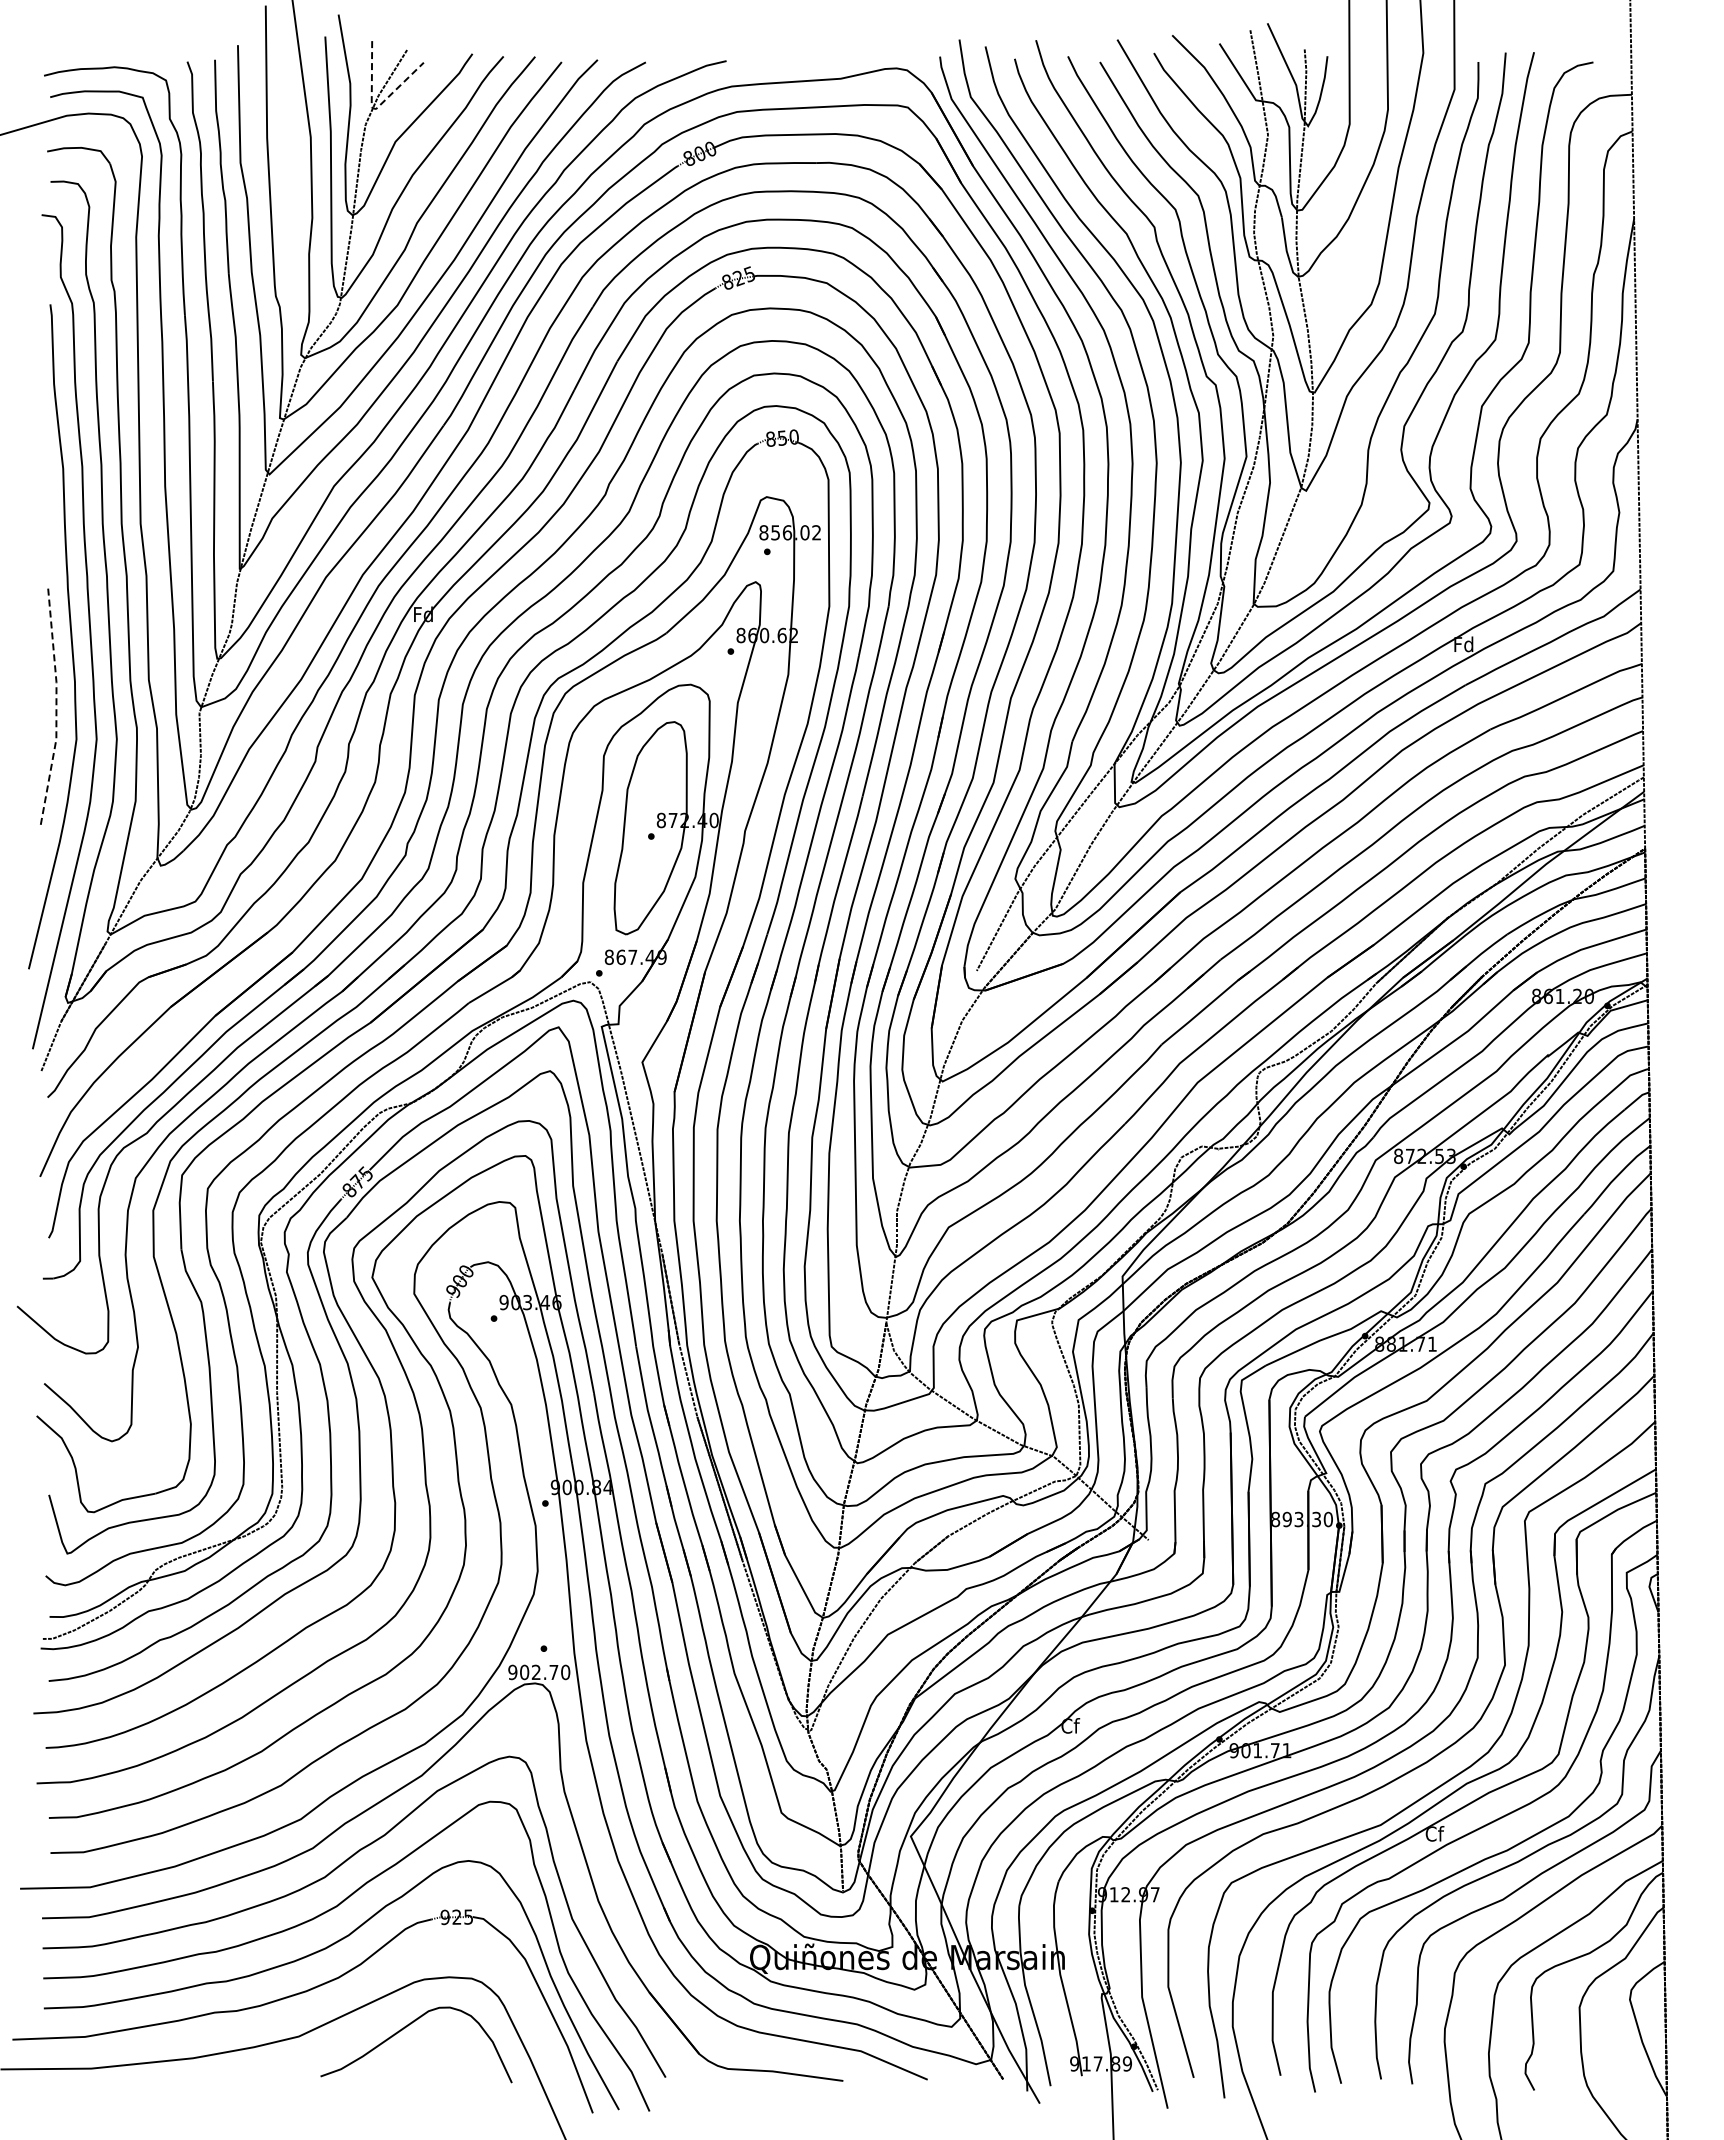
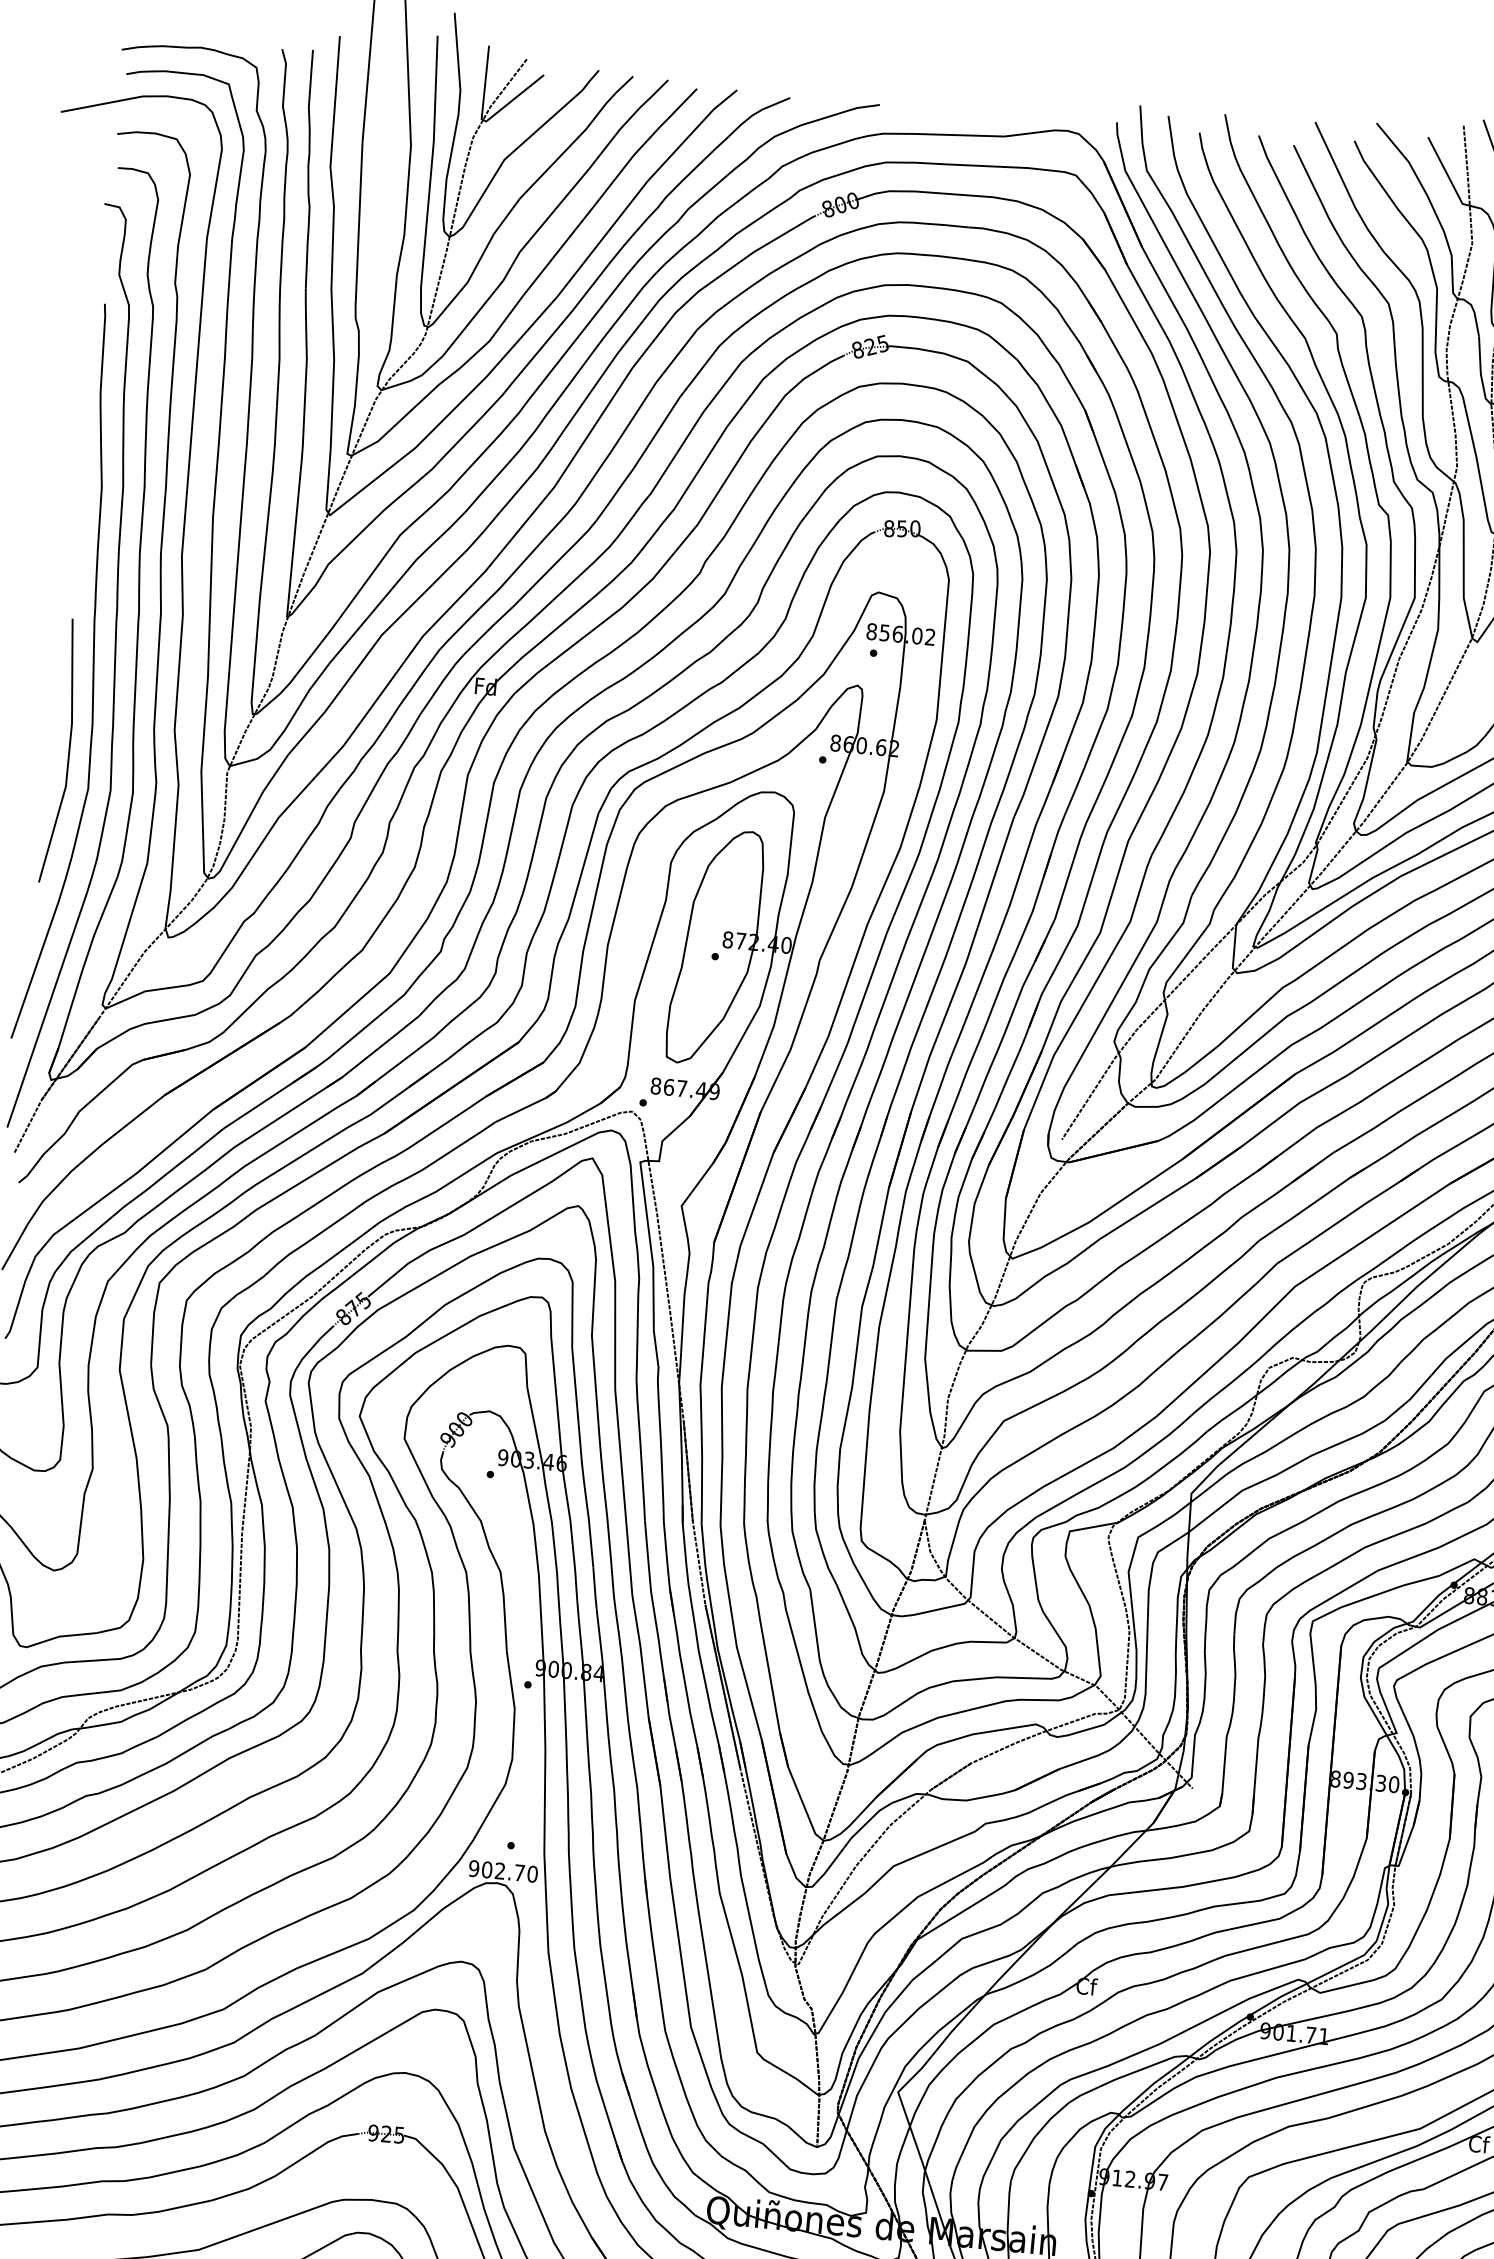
line: (374, 108) -> (484, 120), dashed -> solid
line: (56, 708) -> (69, 752), dashed -> solid

